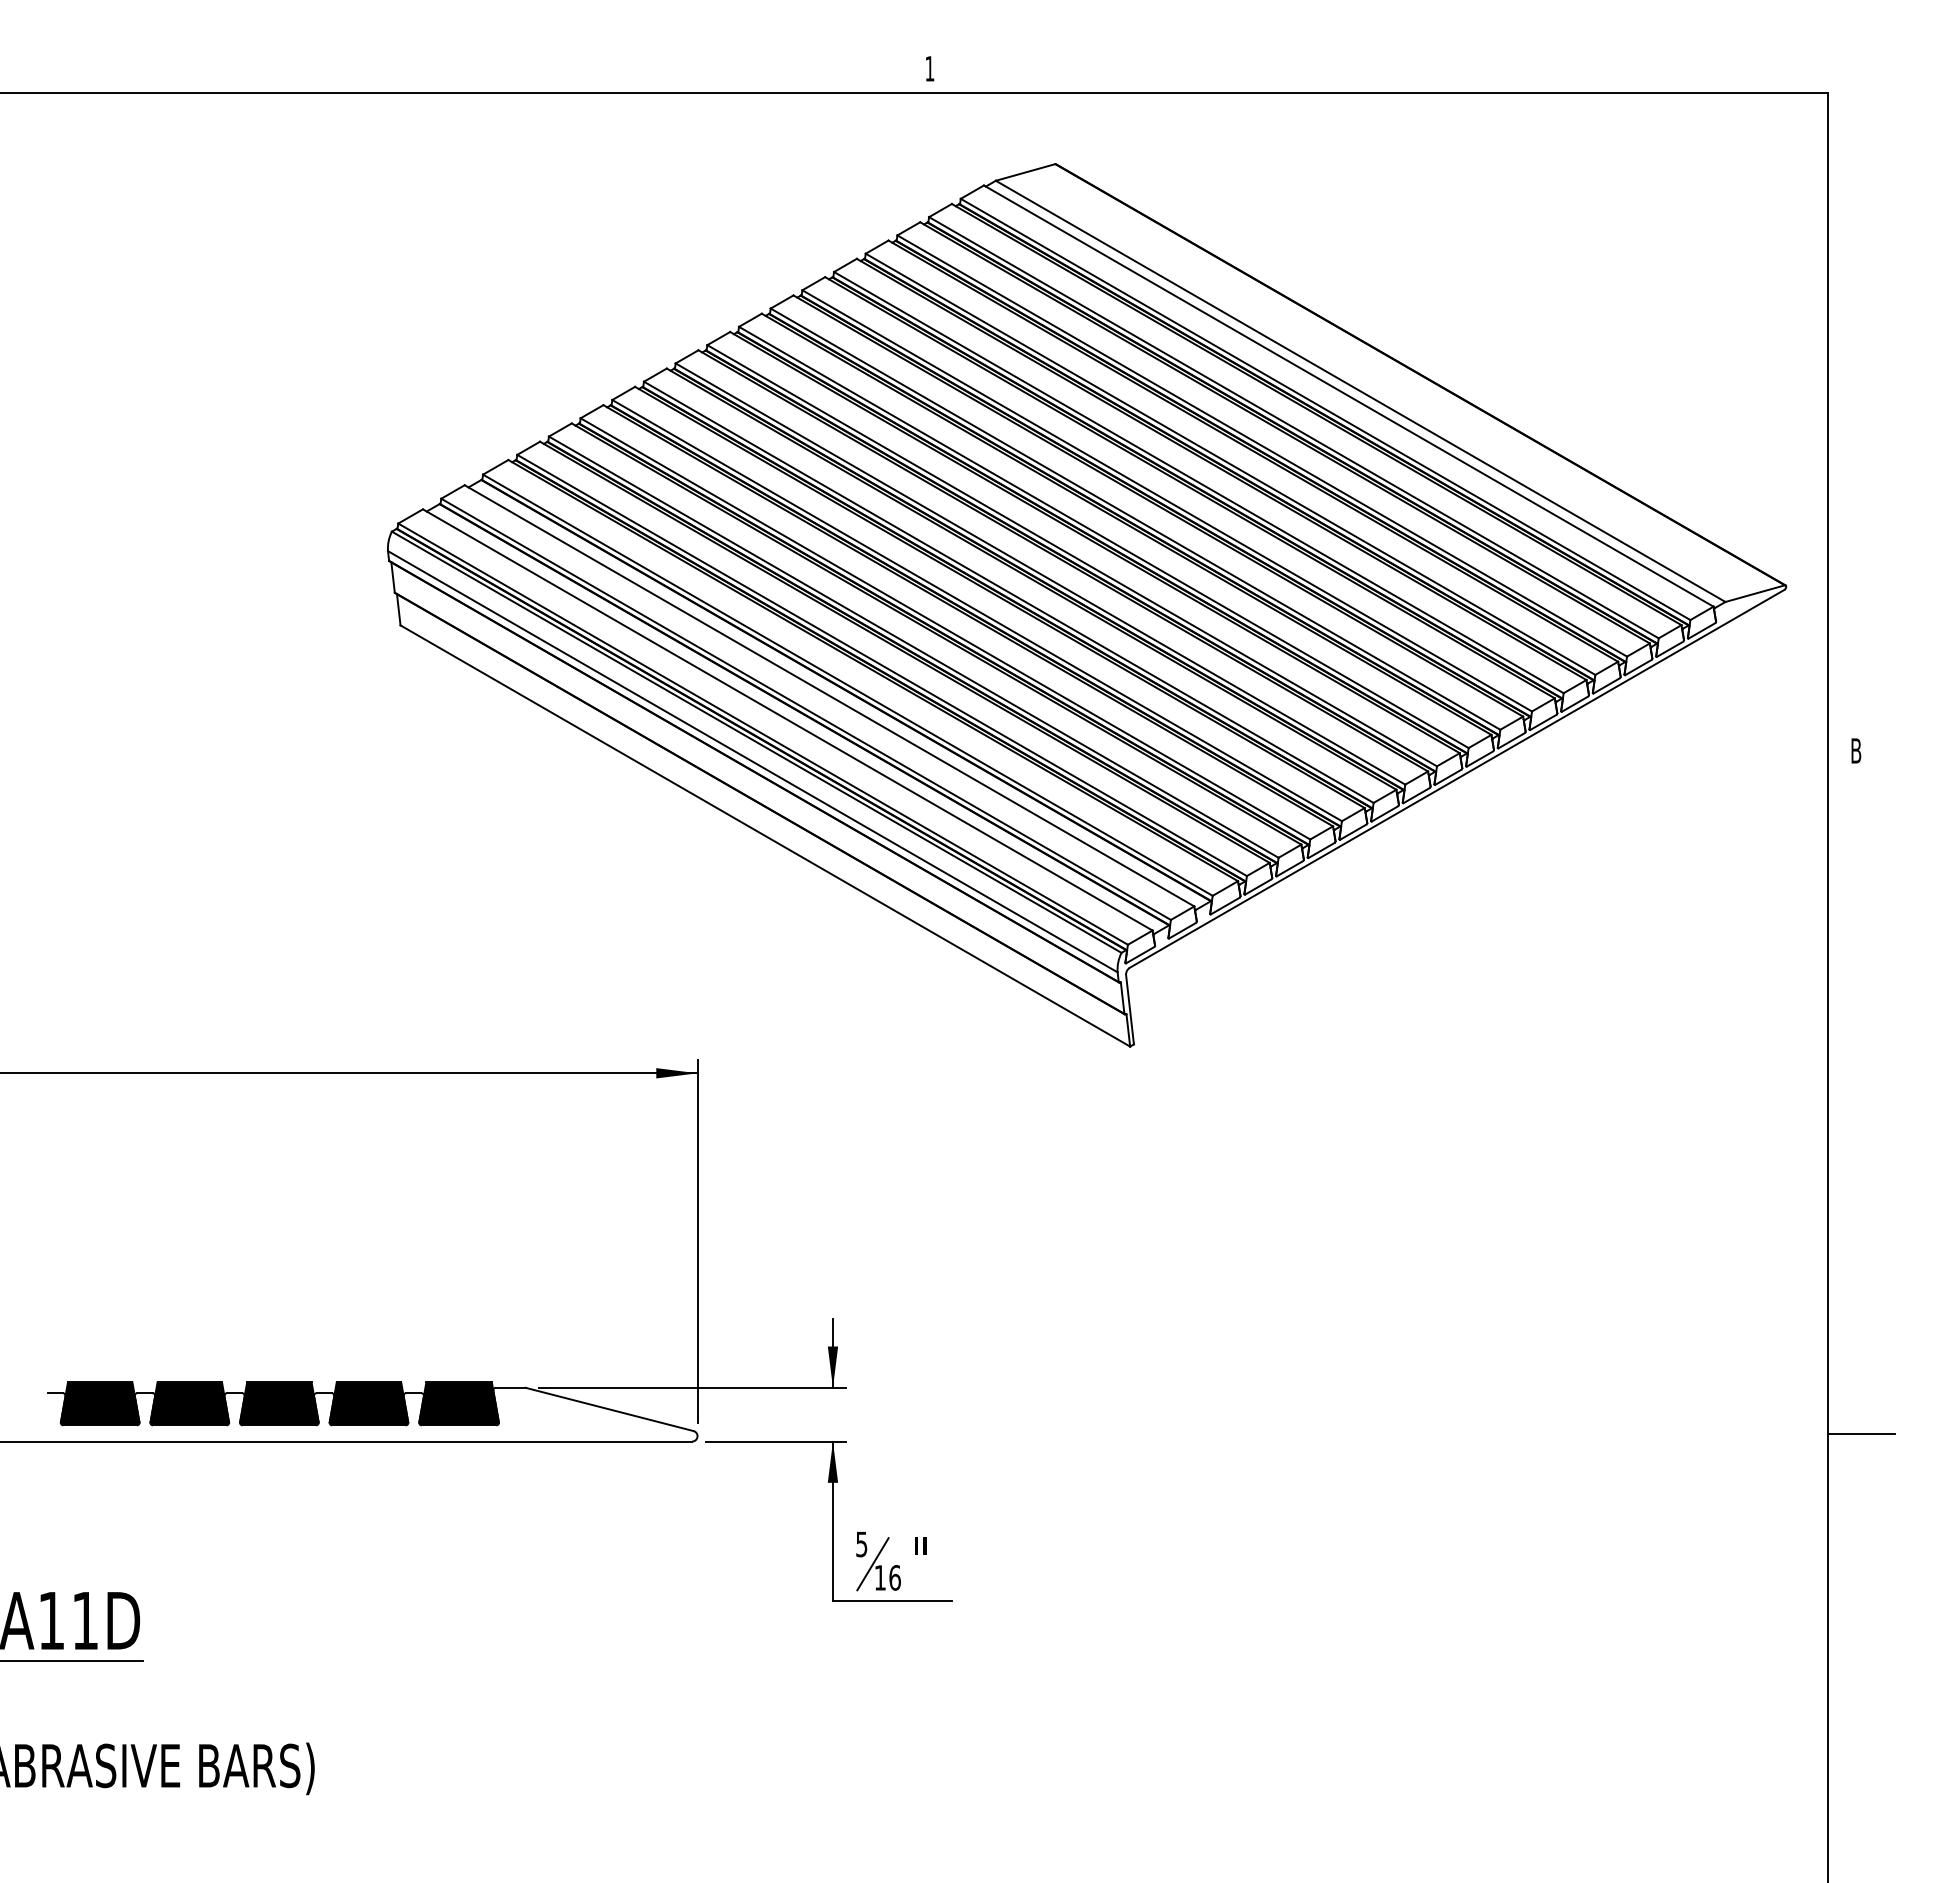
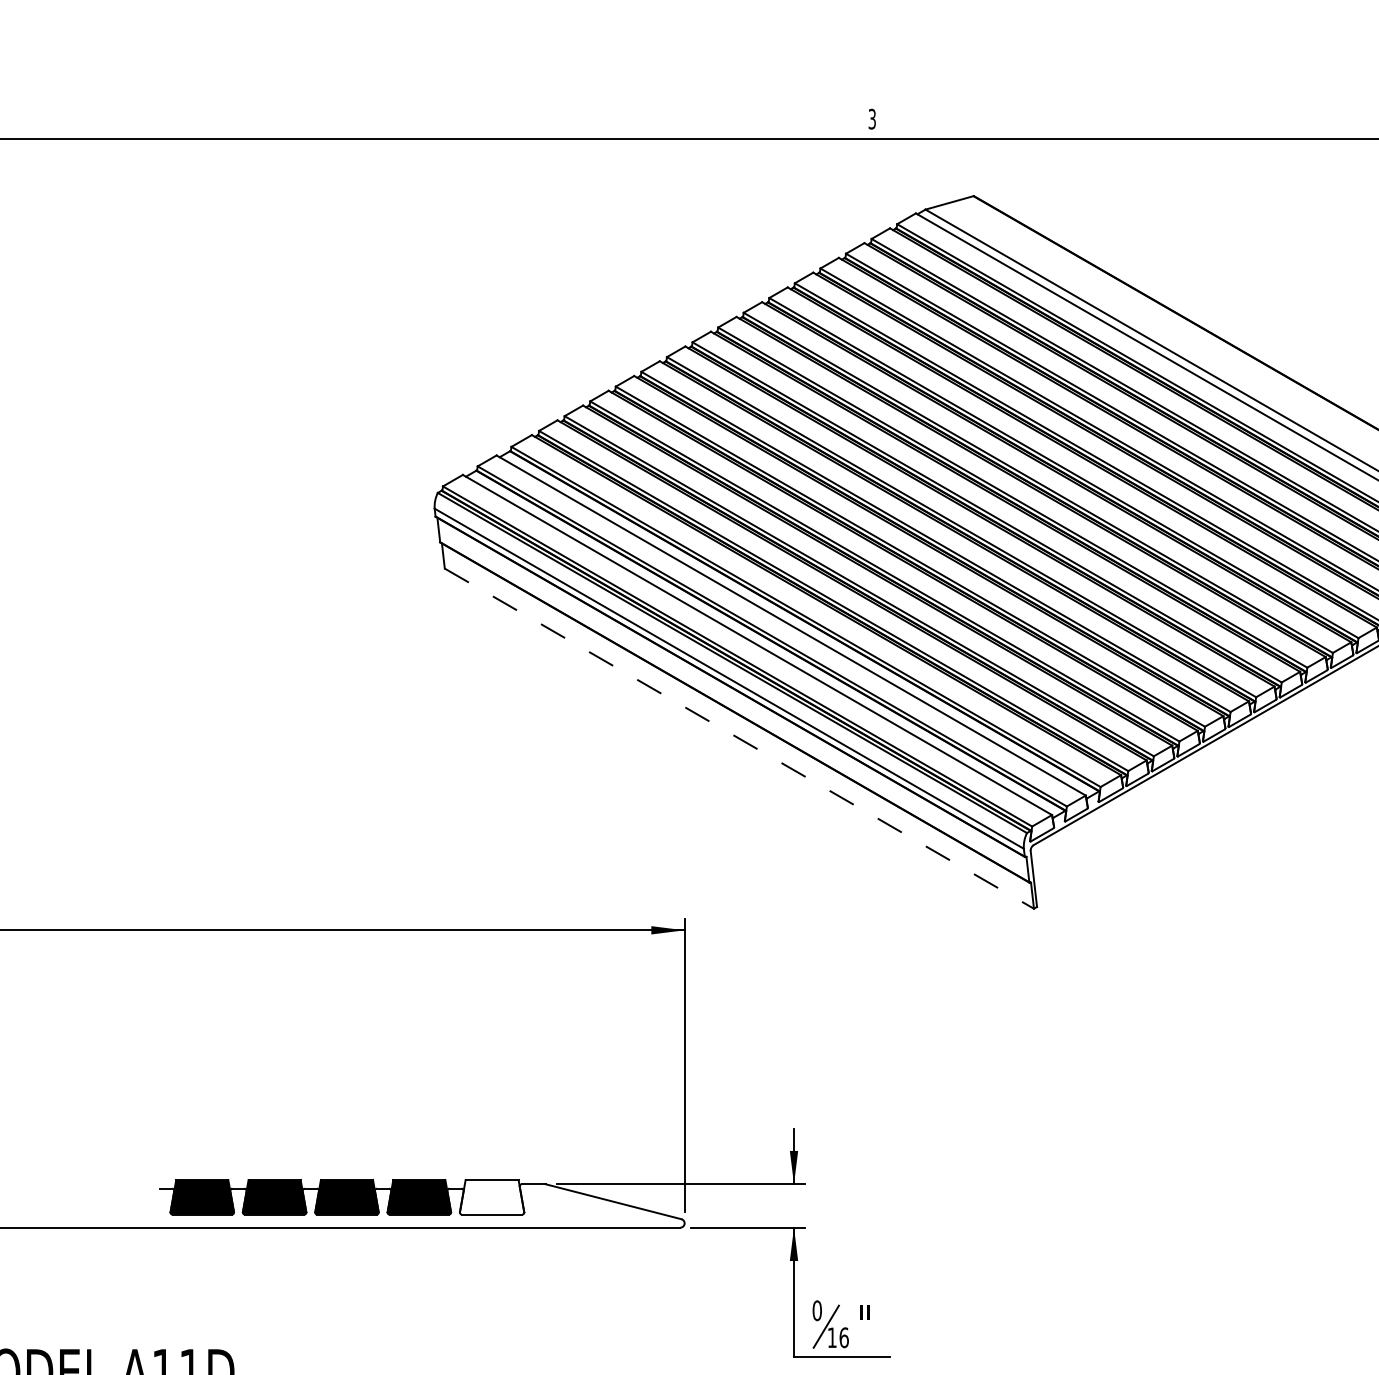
text: (929, 68) -> (871, 118), 1 -> 3
line: (765, 836) -> (739, 739), solid -> dashed
fill: (458, 1403) -> (491, 1196), removed
text: (861, 1544) -> (817, 1310), 5 -> 0

